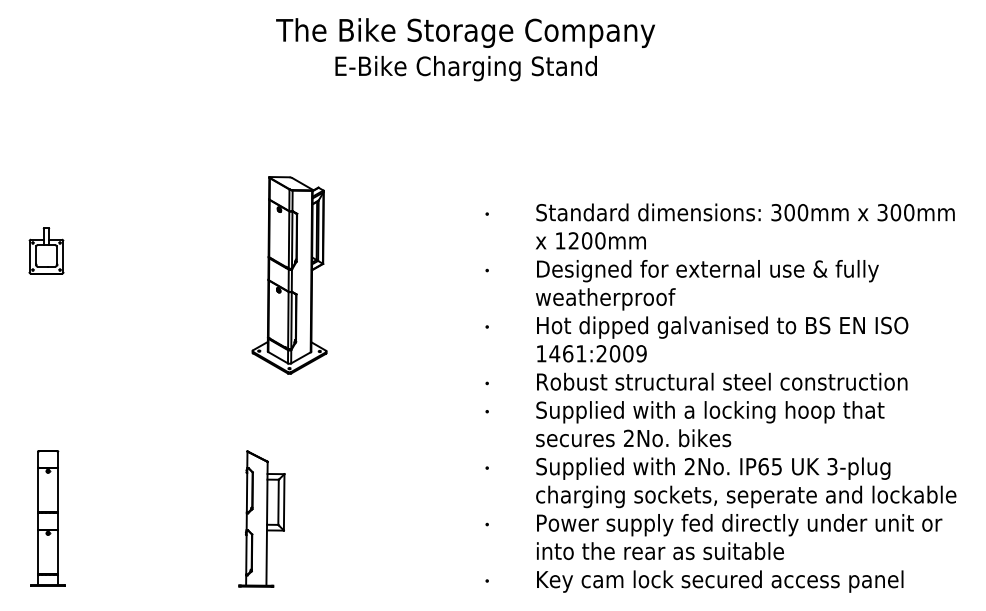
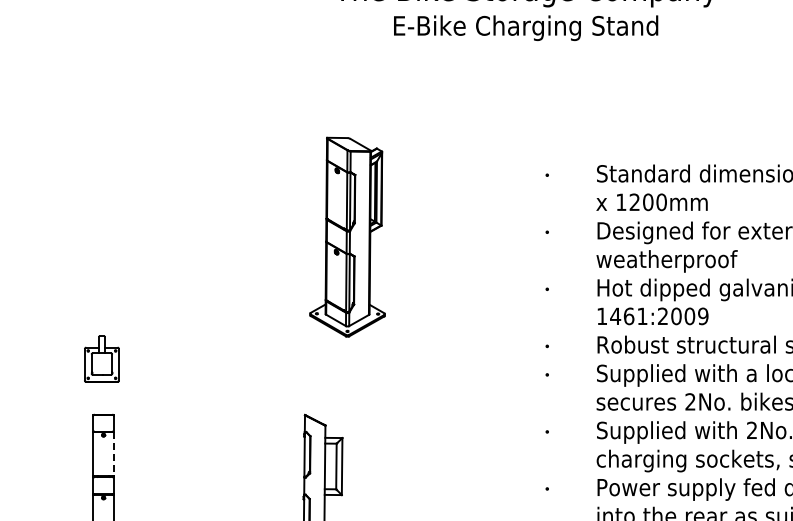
part: (46, 250) -> (101, 358), moved
line: (58, 490) -> (114, 454), solid -> dashed

